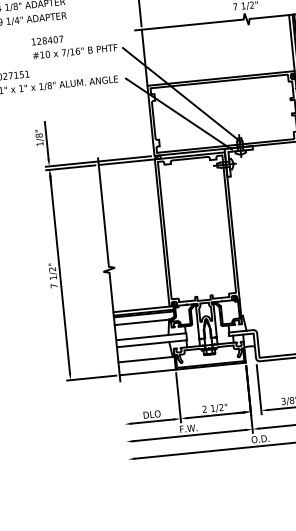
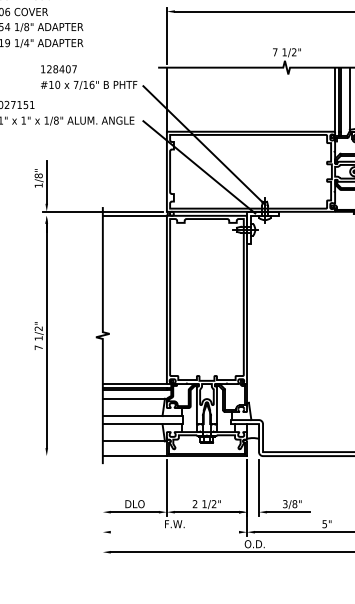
line: (70, 167) -> (70, 215), removed
line: (91, 378) -> (70, 456), removed
line: (189, 435) -> (174, 532), removed

